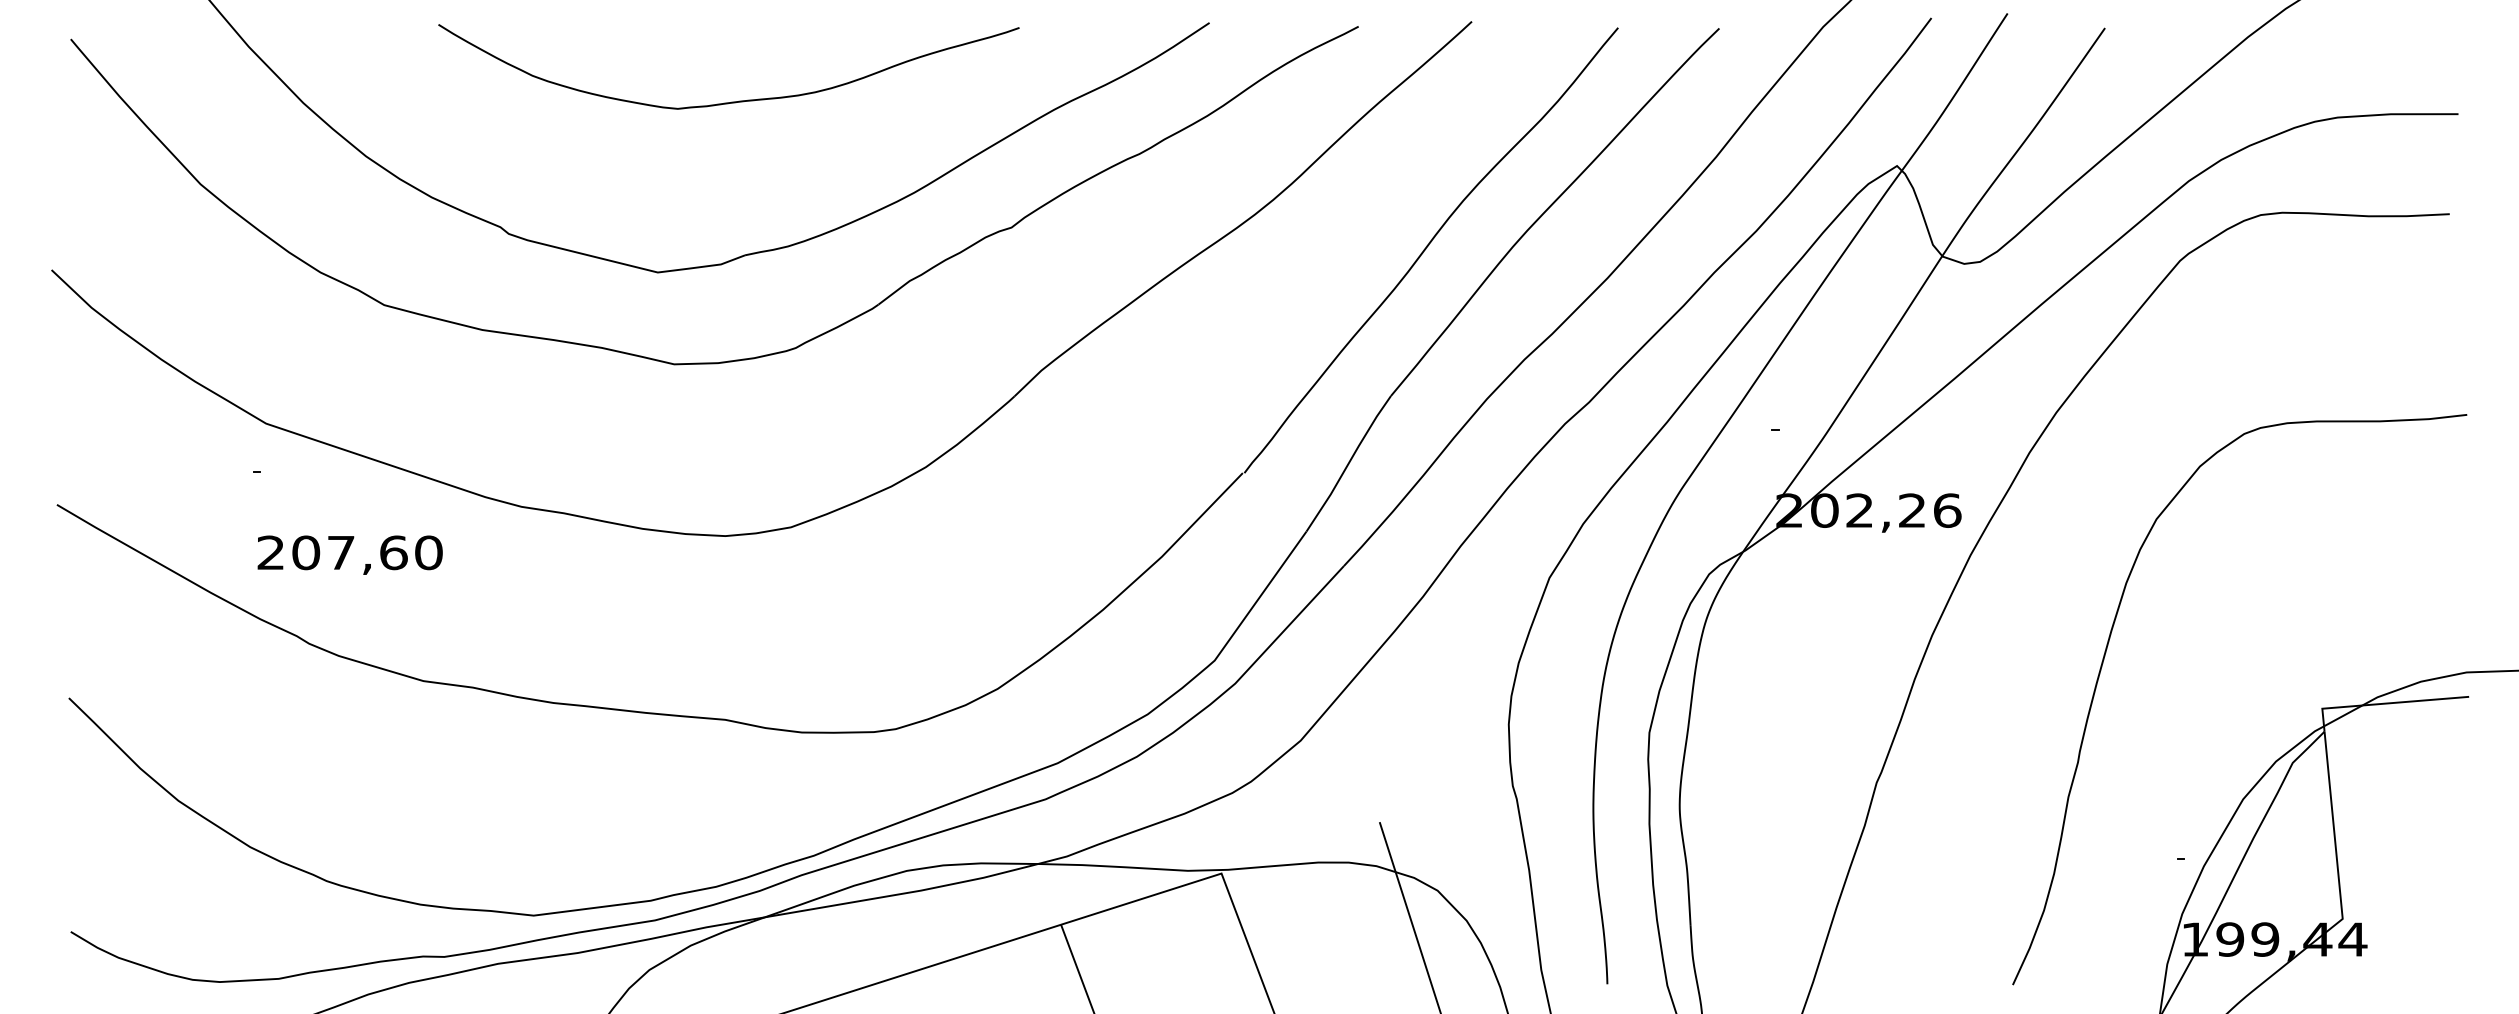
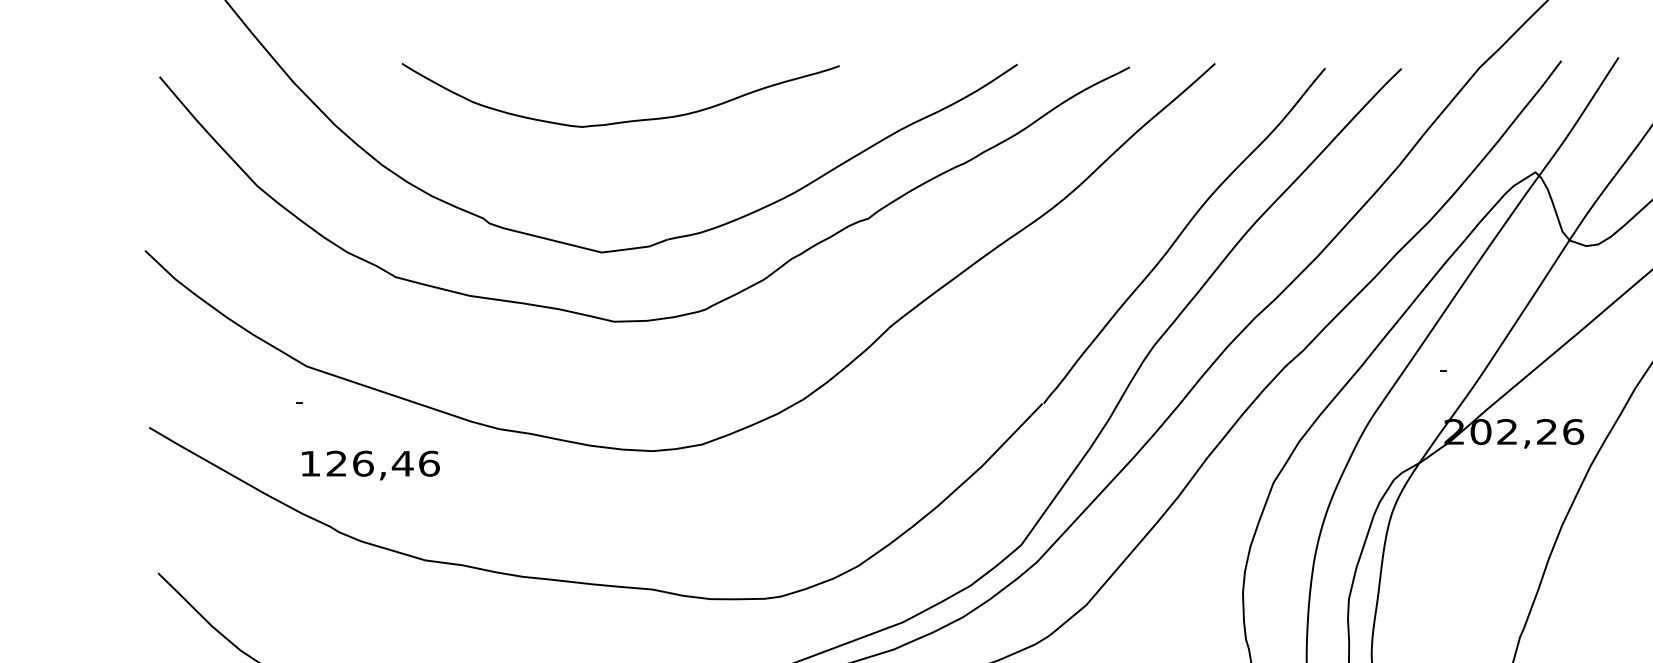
curve: (731, 101) -> (622, 121), moved
text: (349, 552) -> (369, 463), 207,60 -> 126,46

